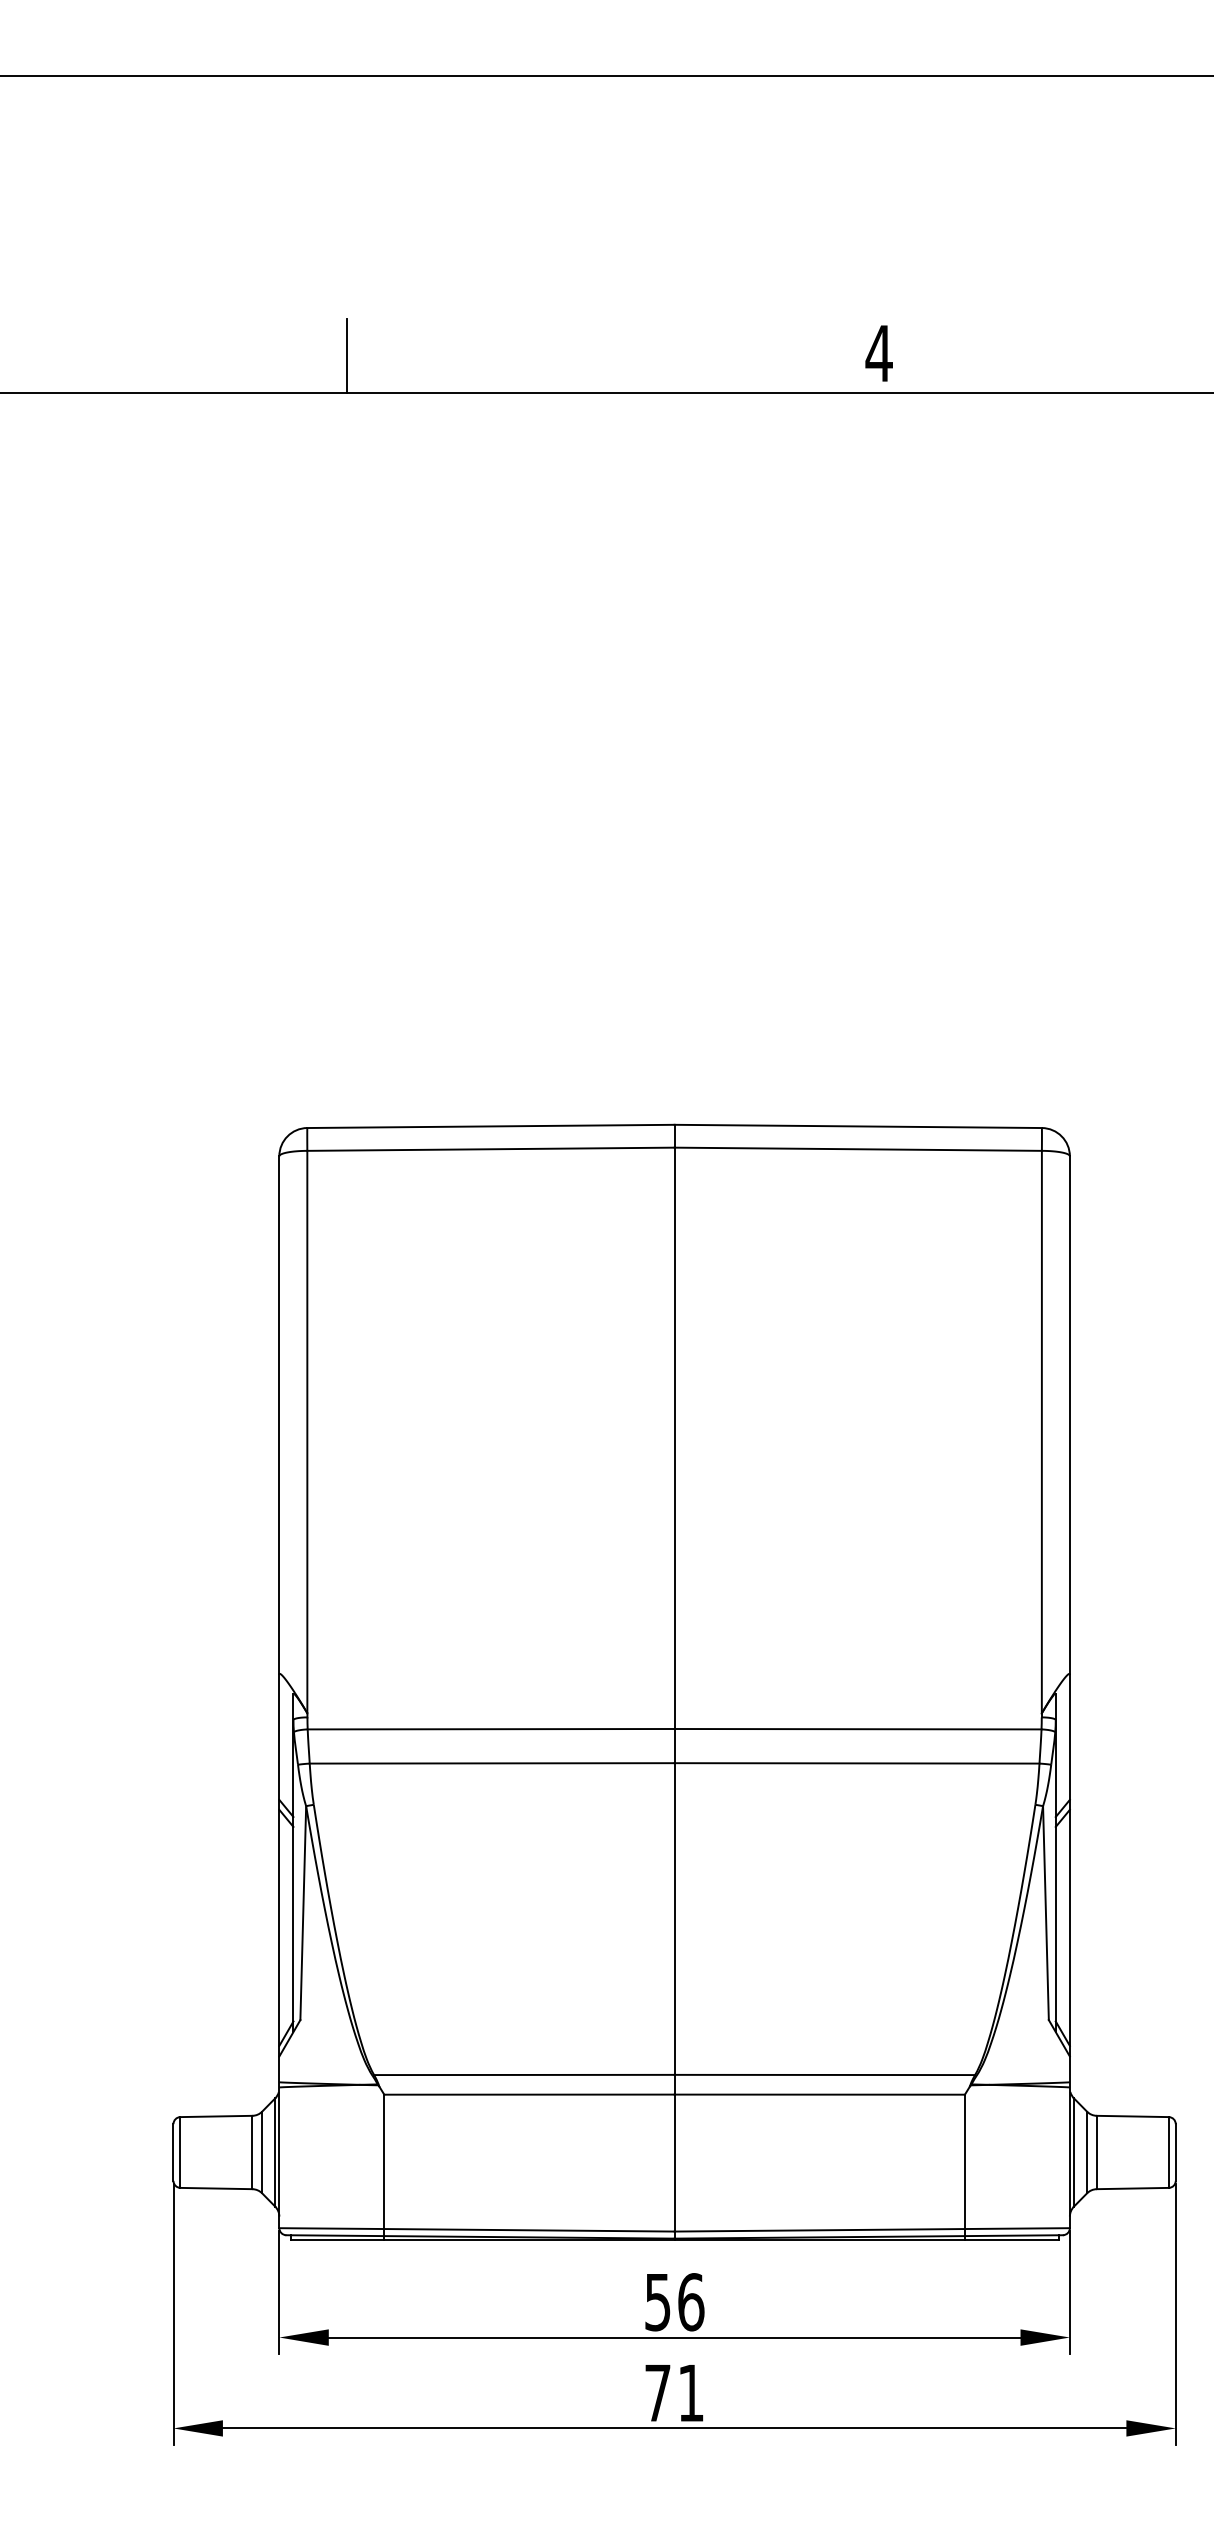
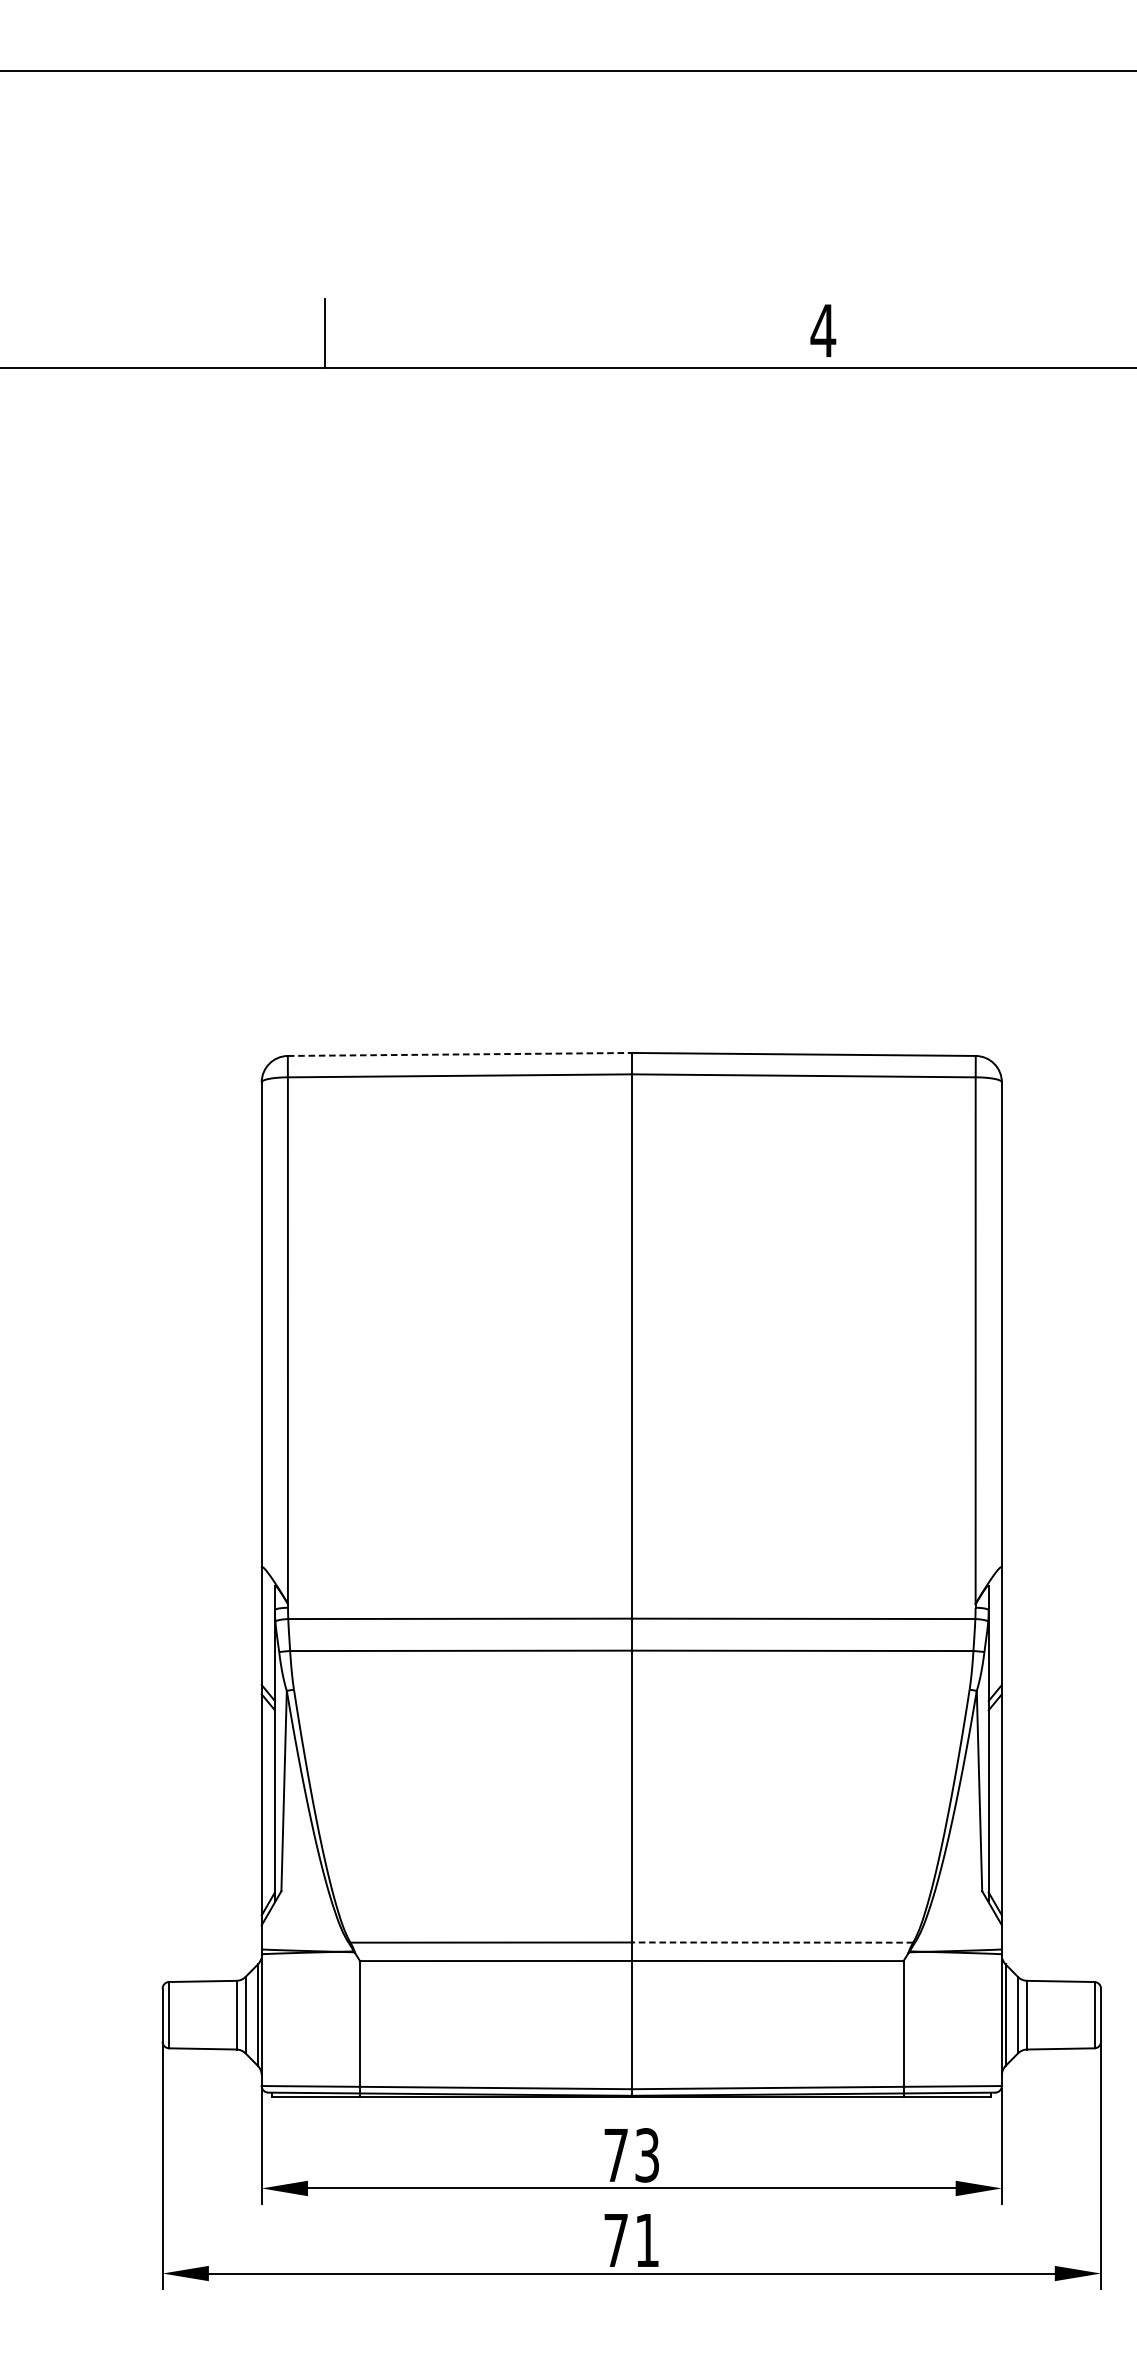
line: (490, 1126) -> (459, 1054), solid -> dashed
line: (824, 2074) -> (772, 1942), solid -> dashed
text: (674, 2302) -> (631, 2155), 56 -> 73

